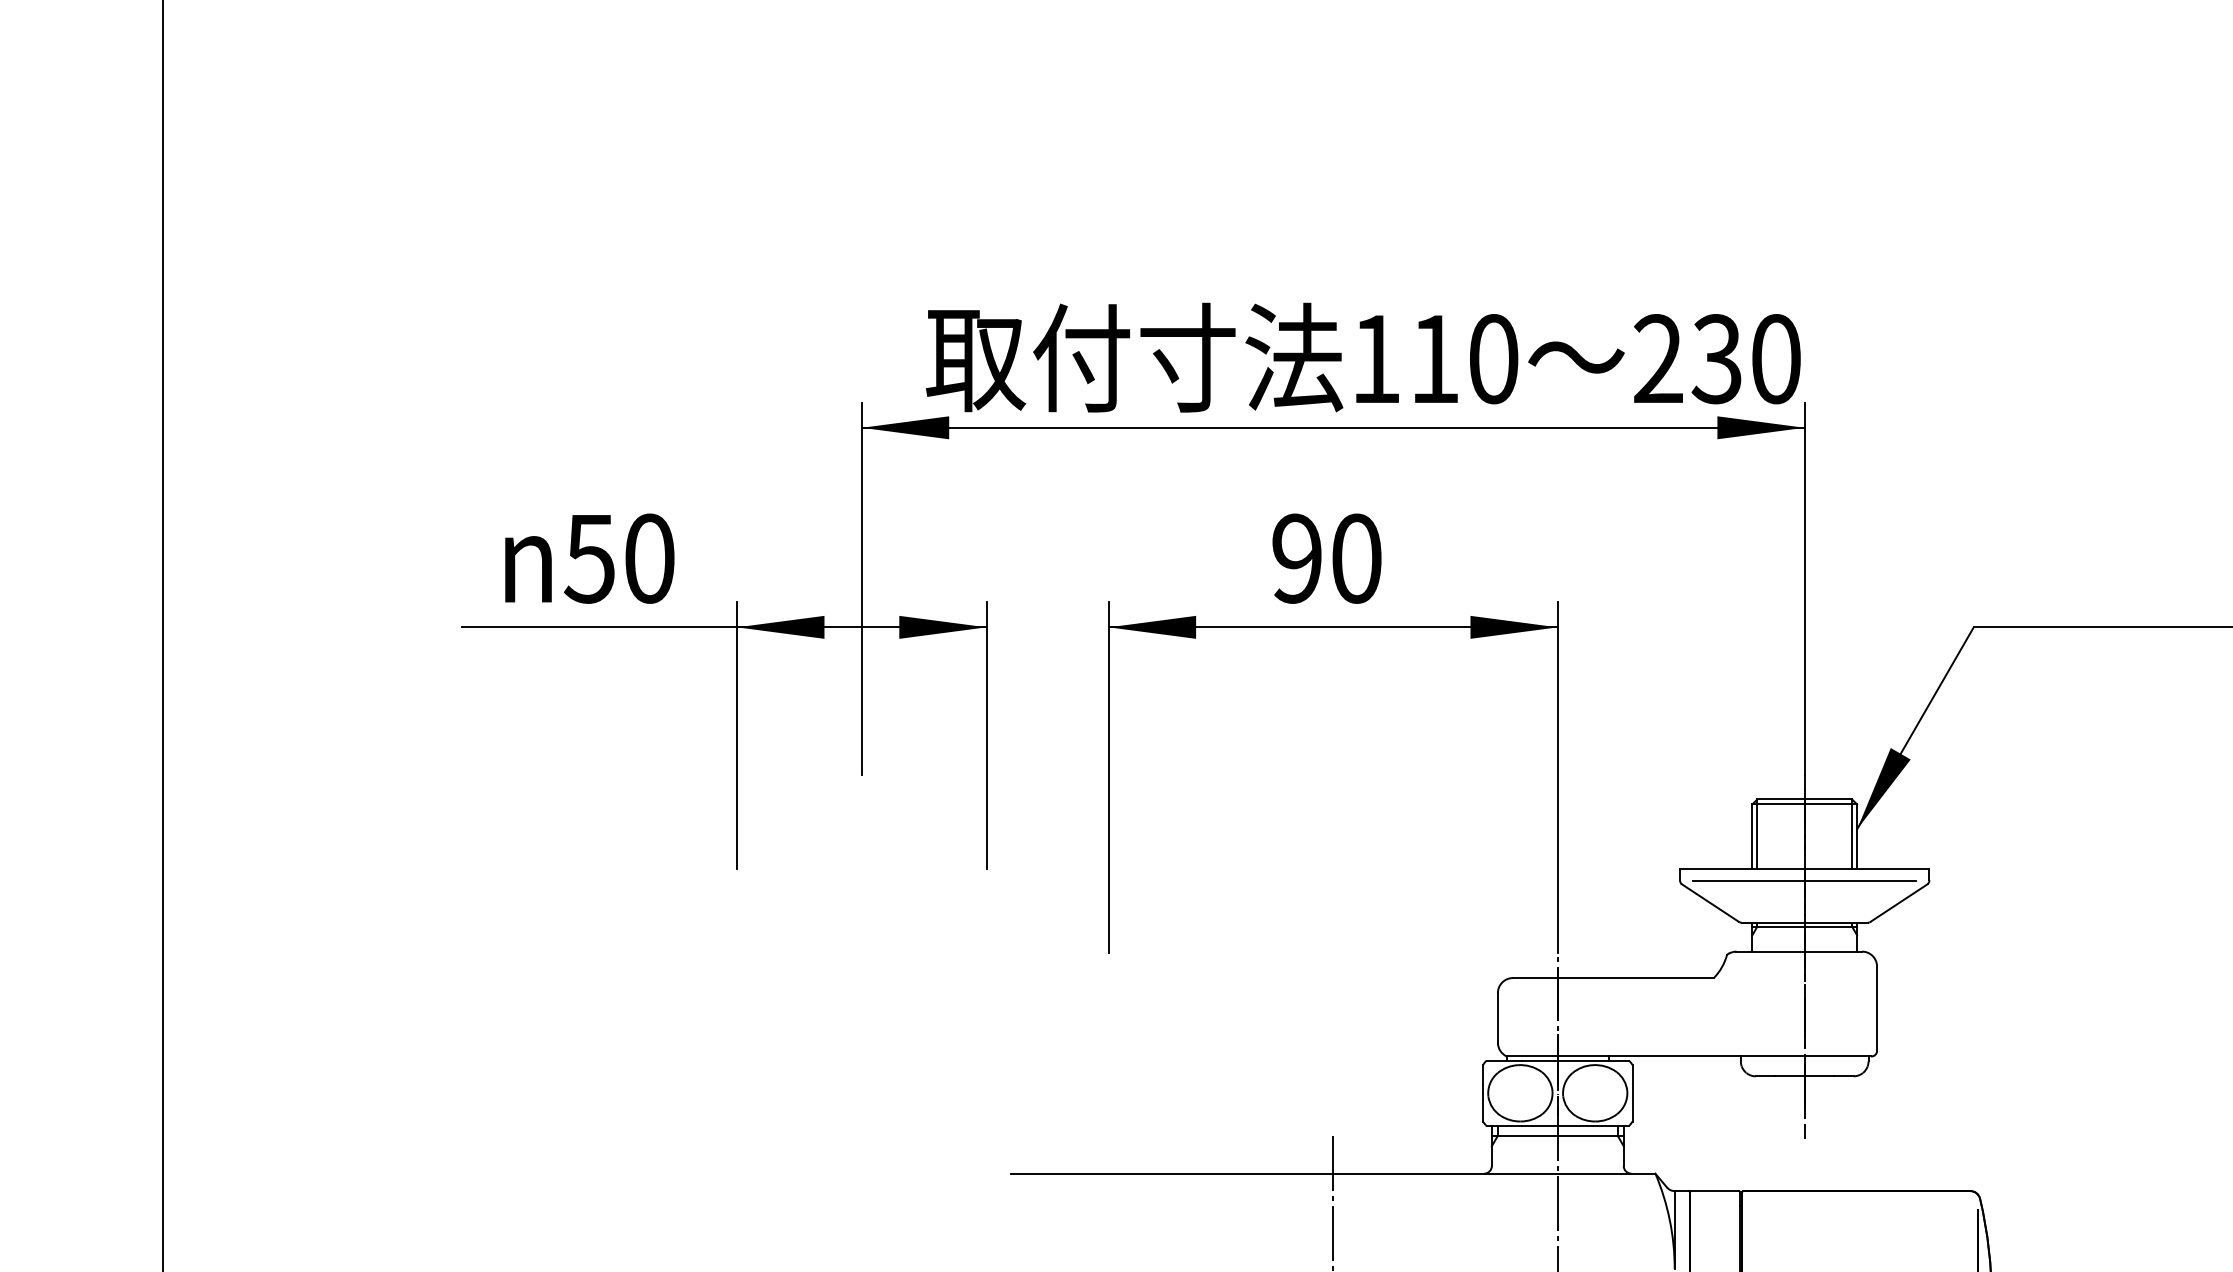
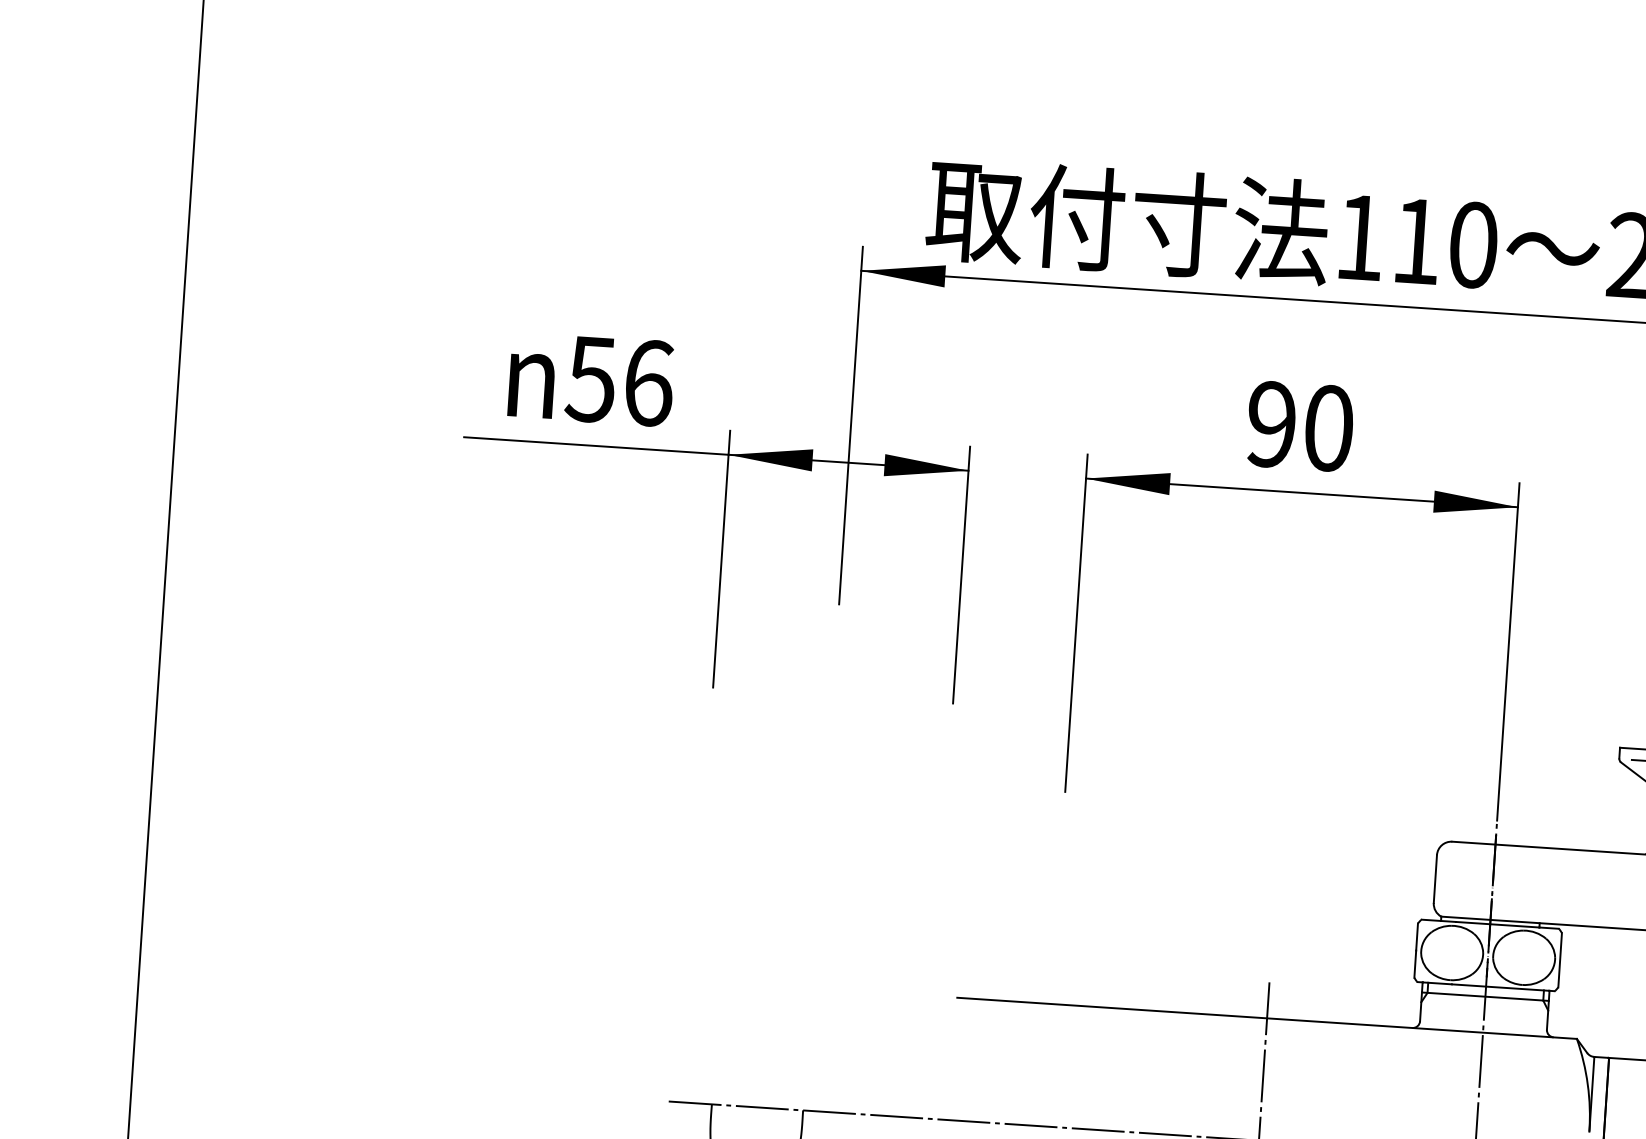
text: (650, 558) -> (649, 383), 50 -> 56

